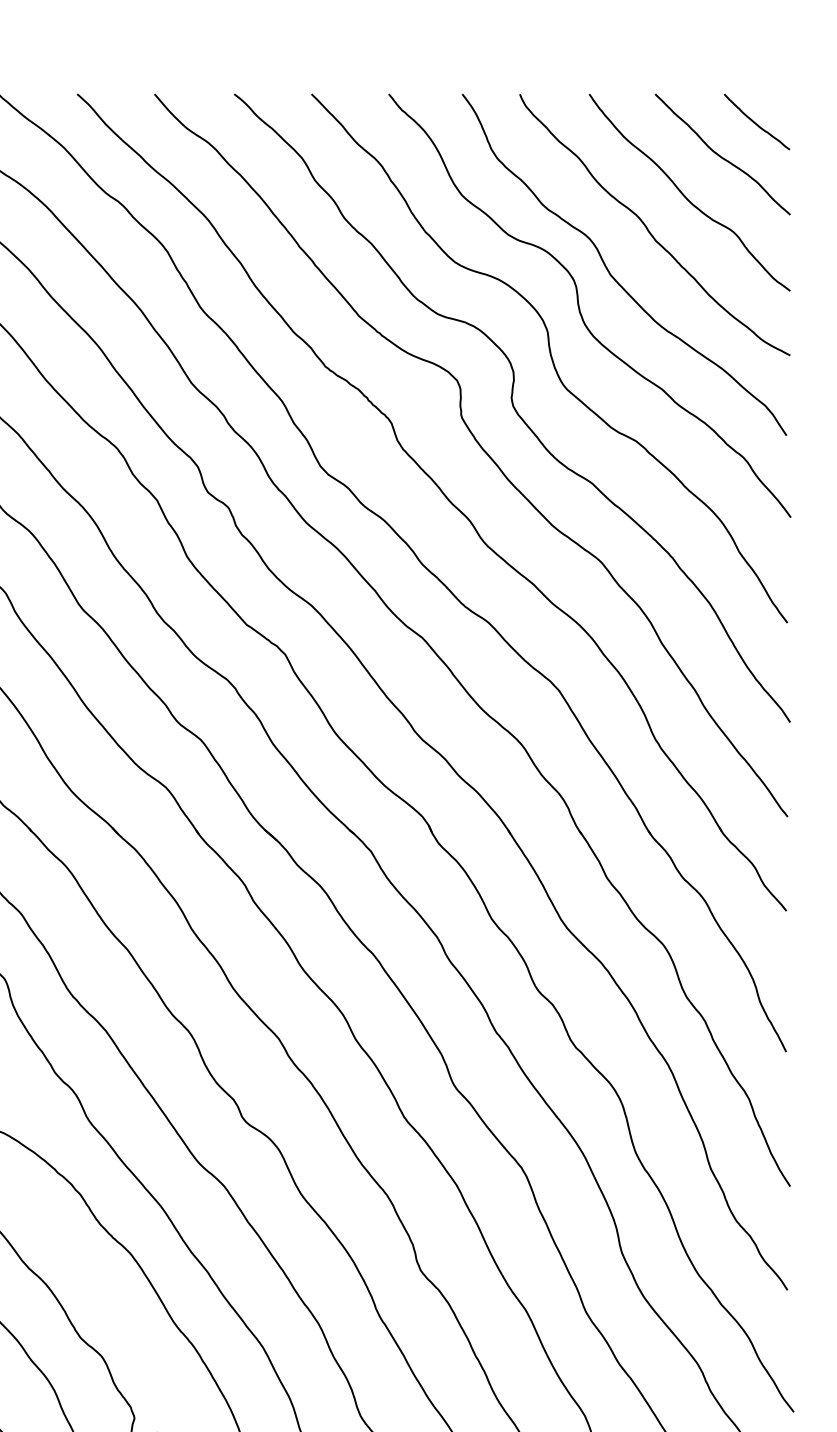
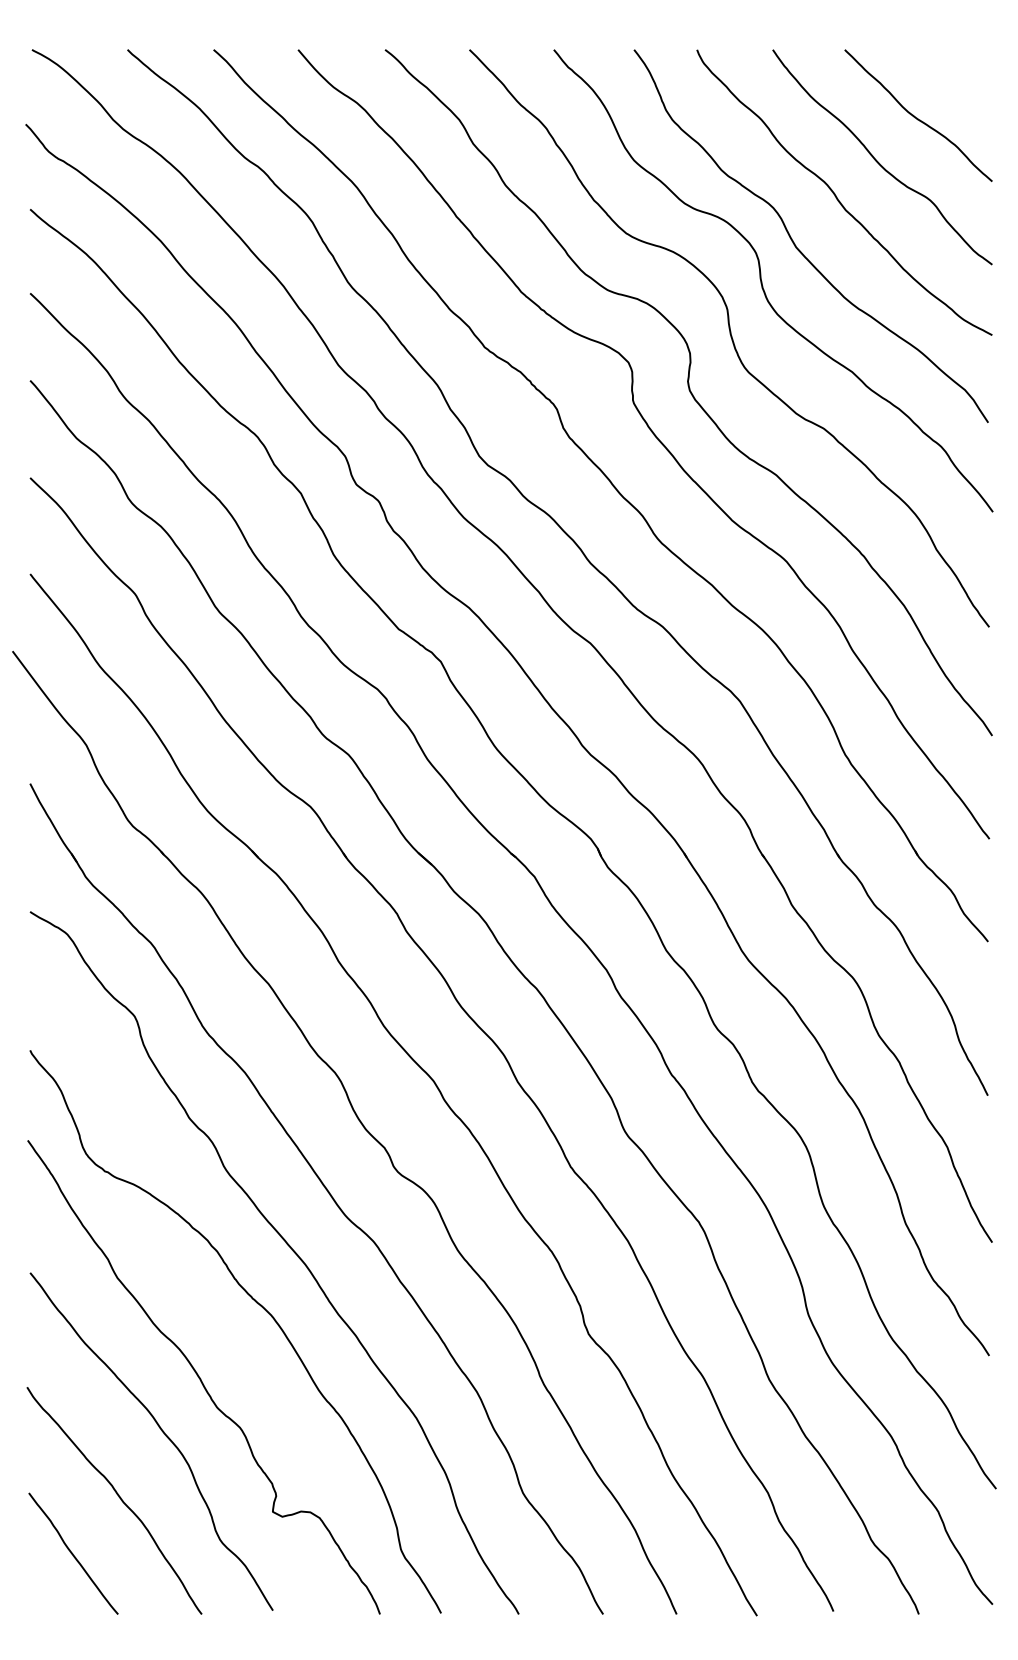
curve: (755, 122) -> (954, 80), removed

